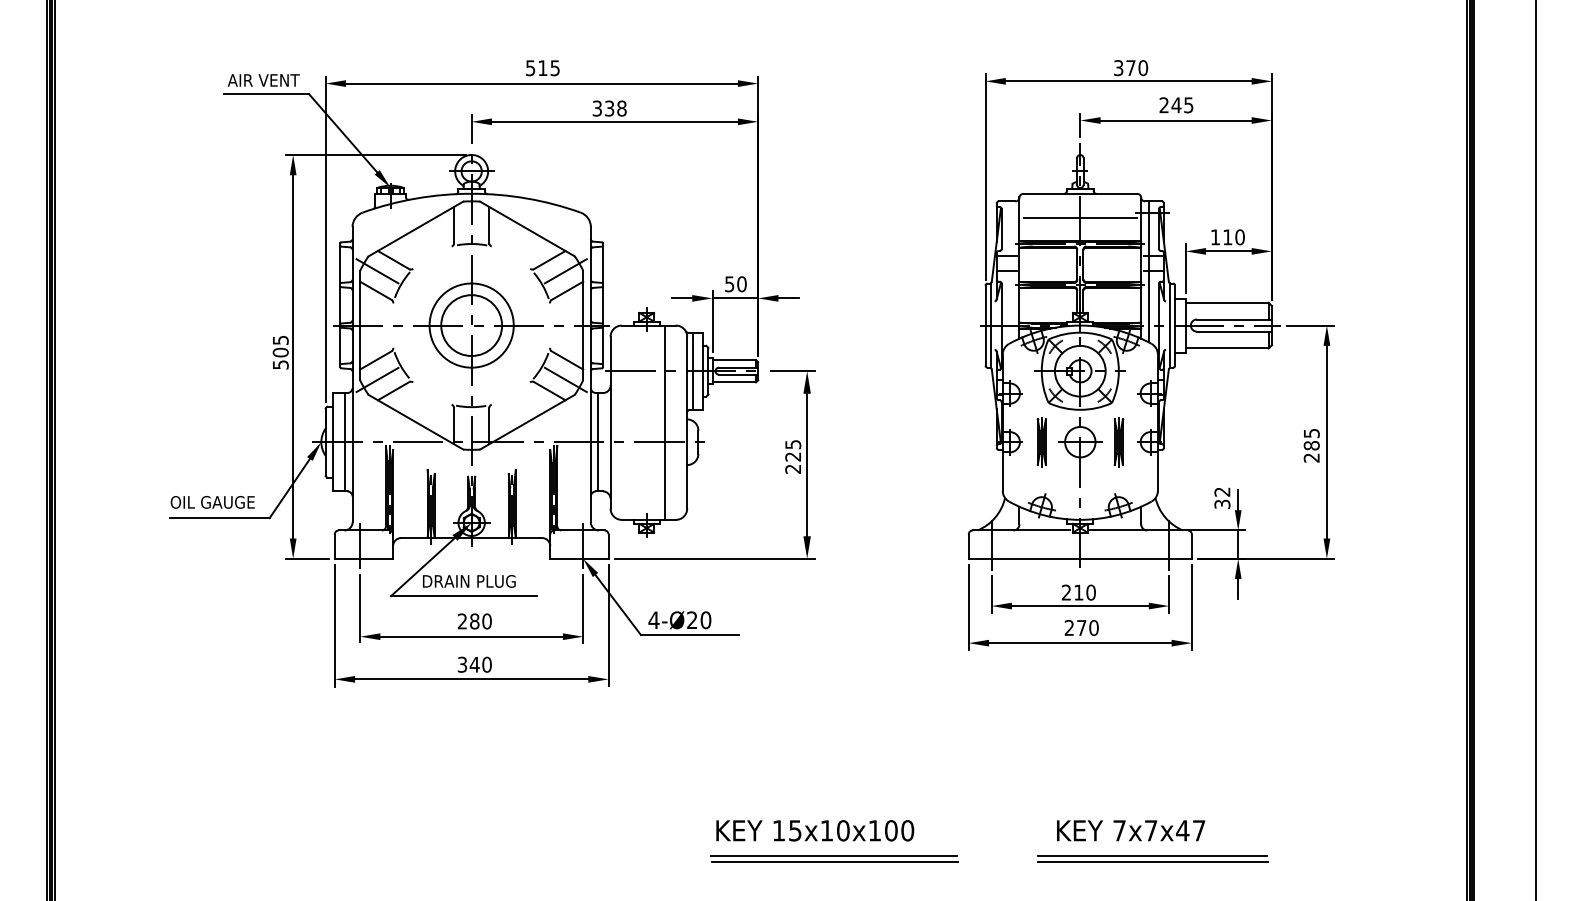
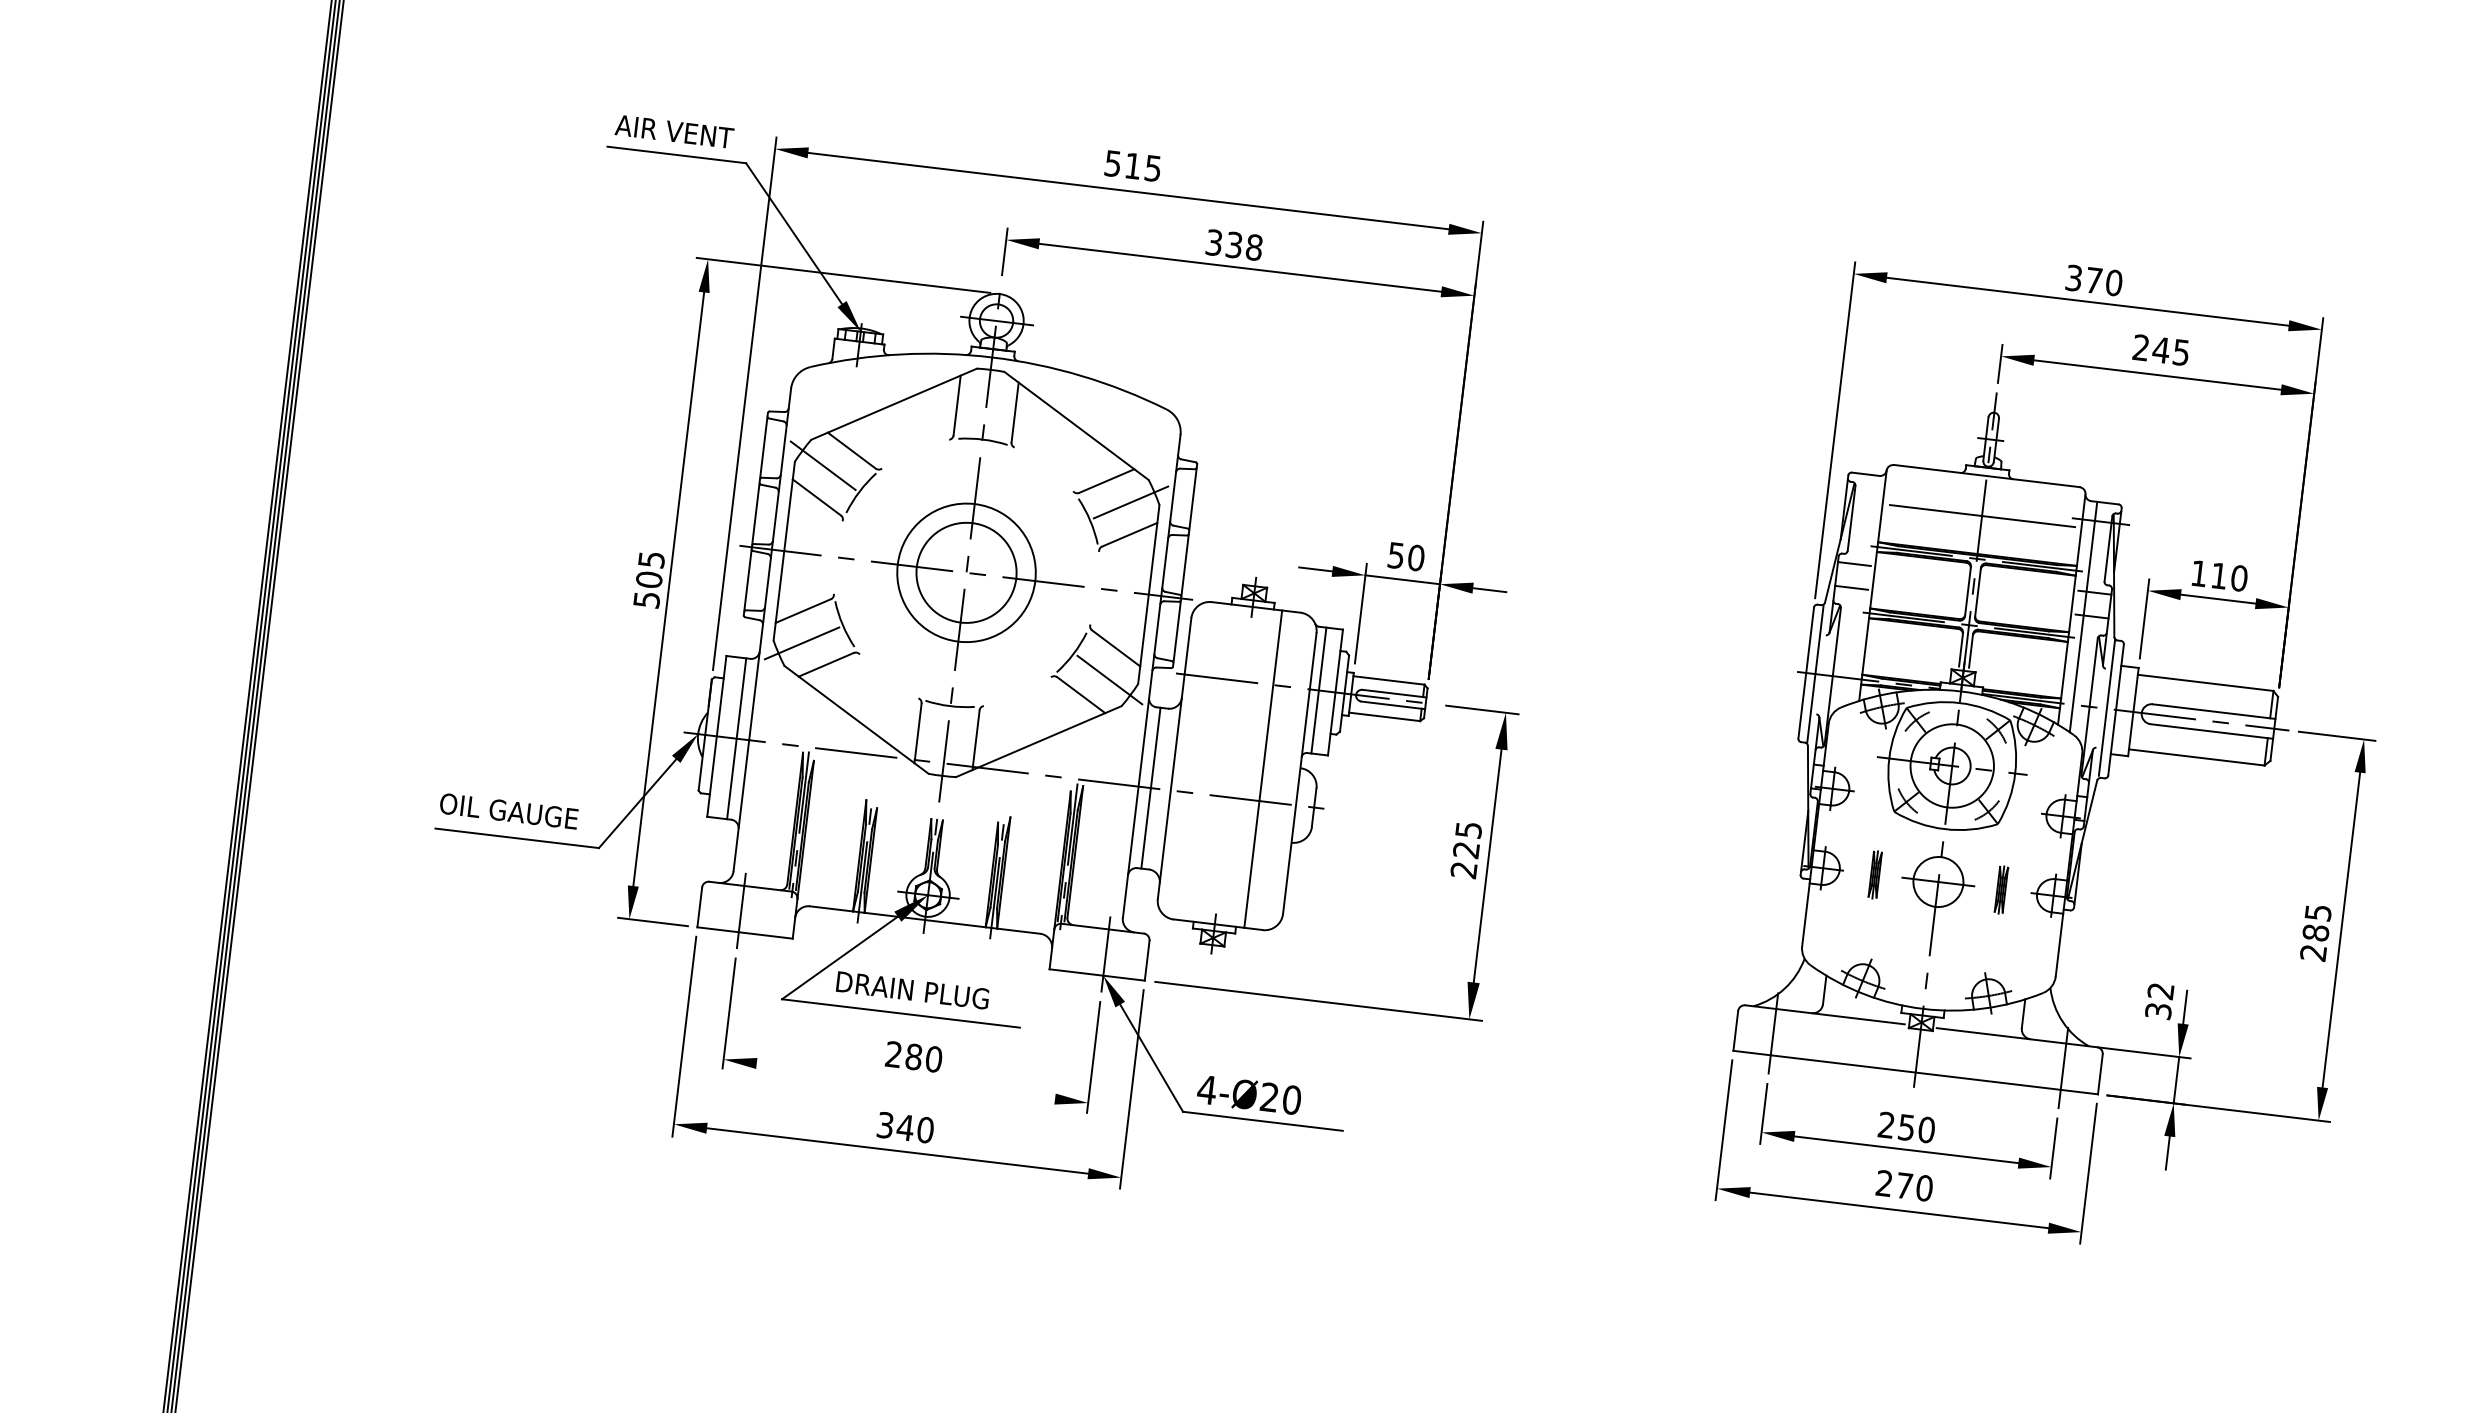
part: (1041, 442) -> (1874, 874), size x0.6
part: (1118, 442) -> (2000, 889), size x0.6
text: (1078, 592) -> (1906, 1127), 210 -> 250
line: (471, 636) -> (905, 1080), removed

